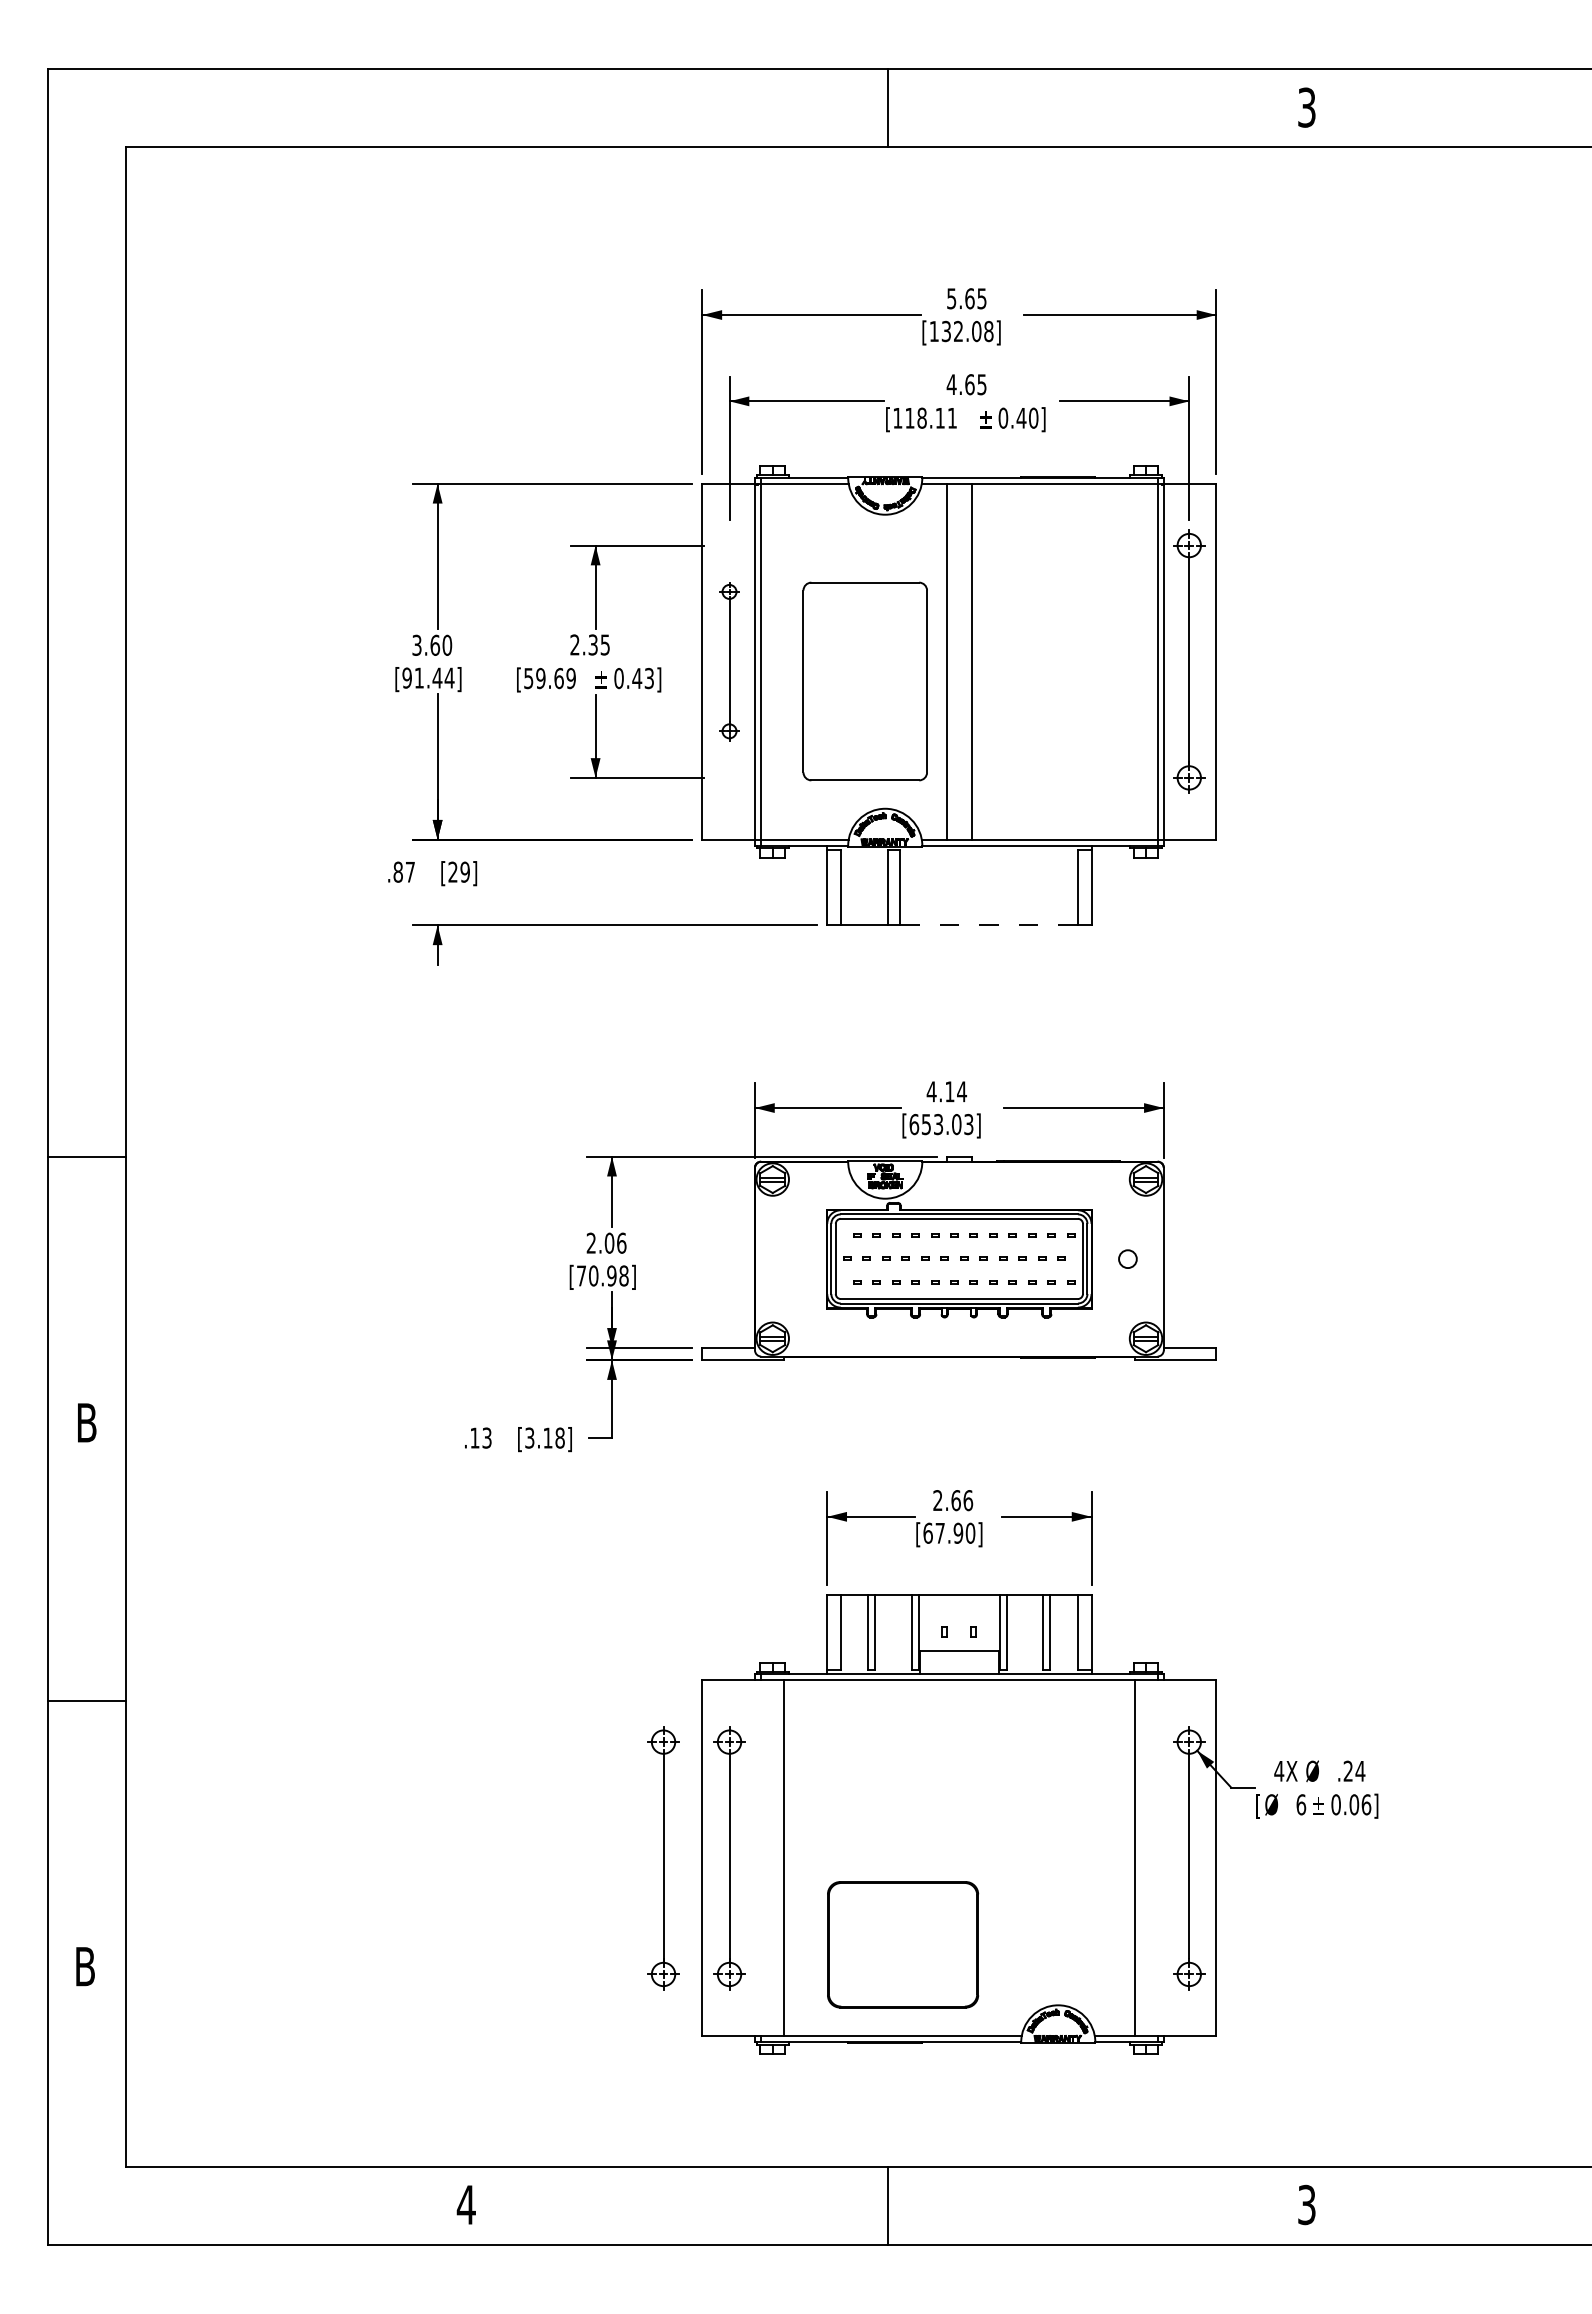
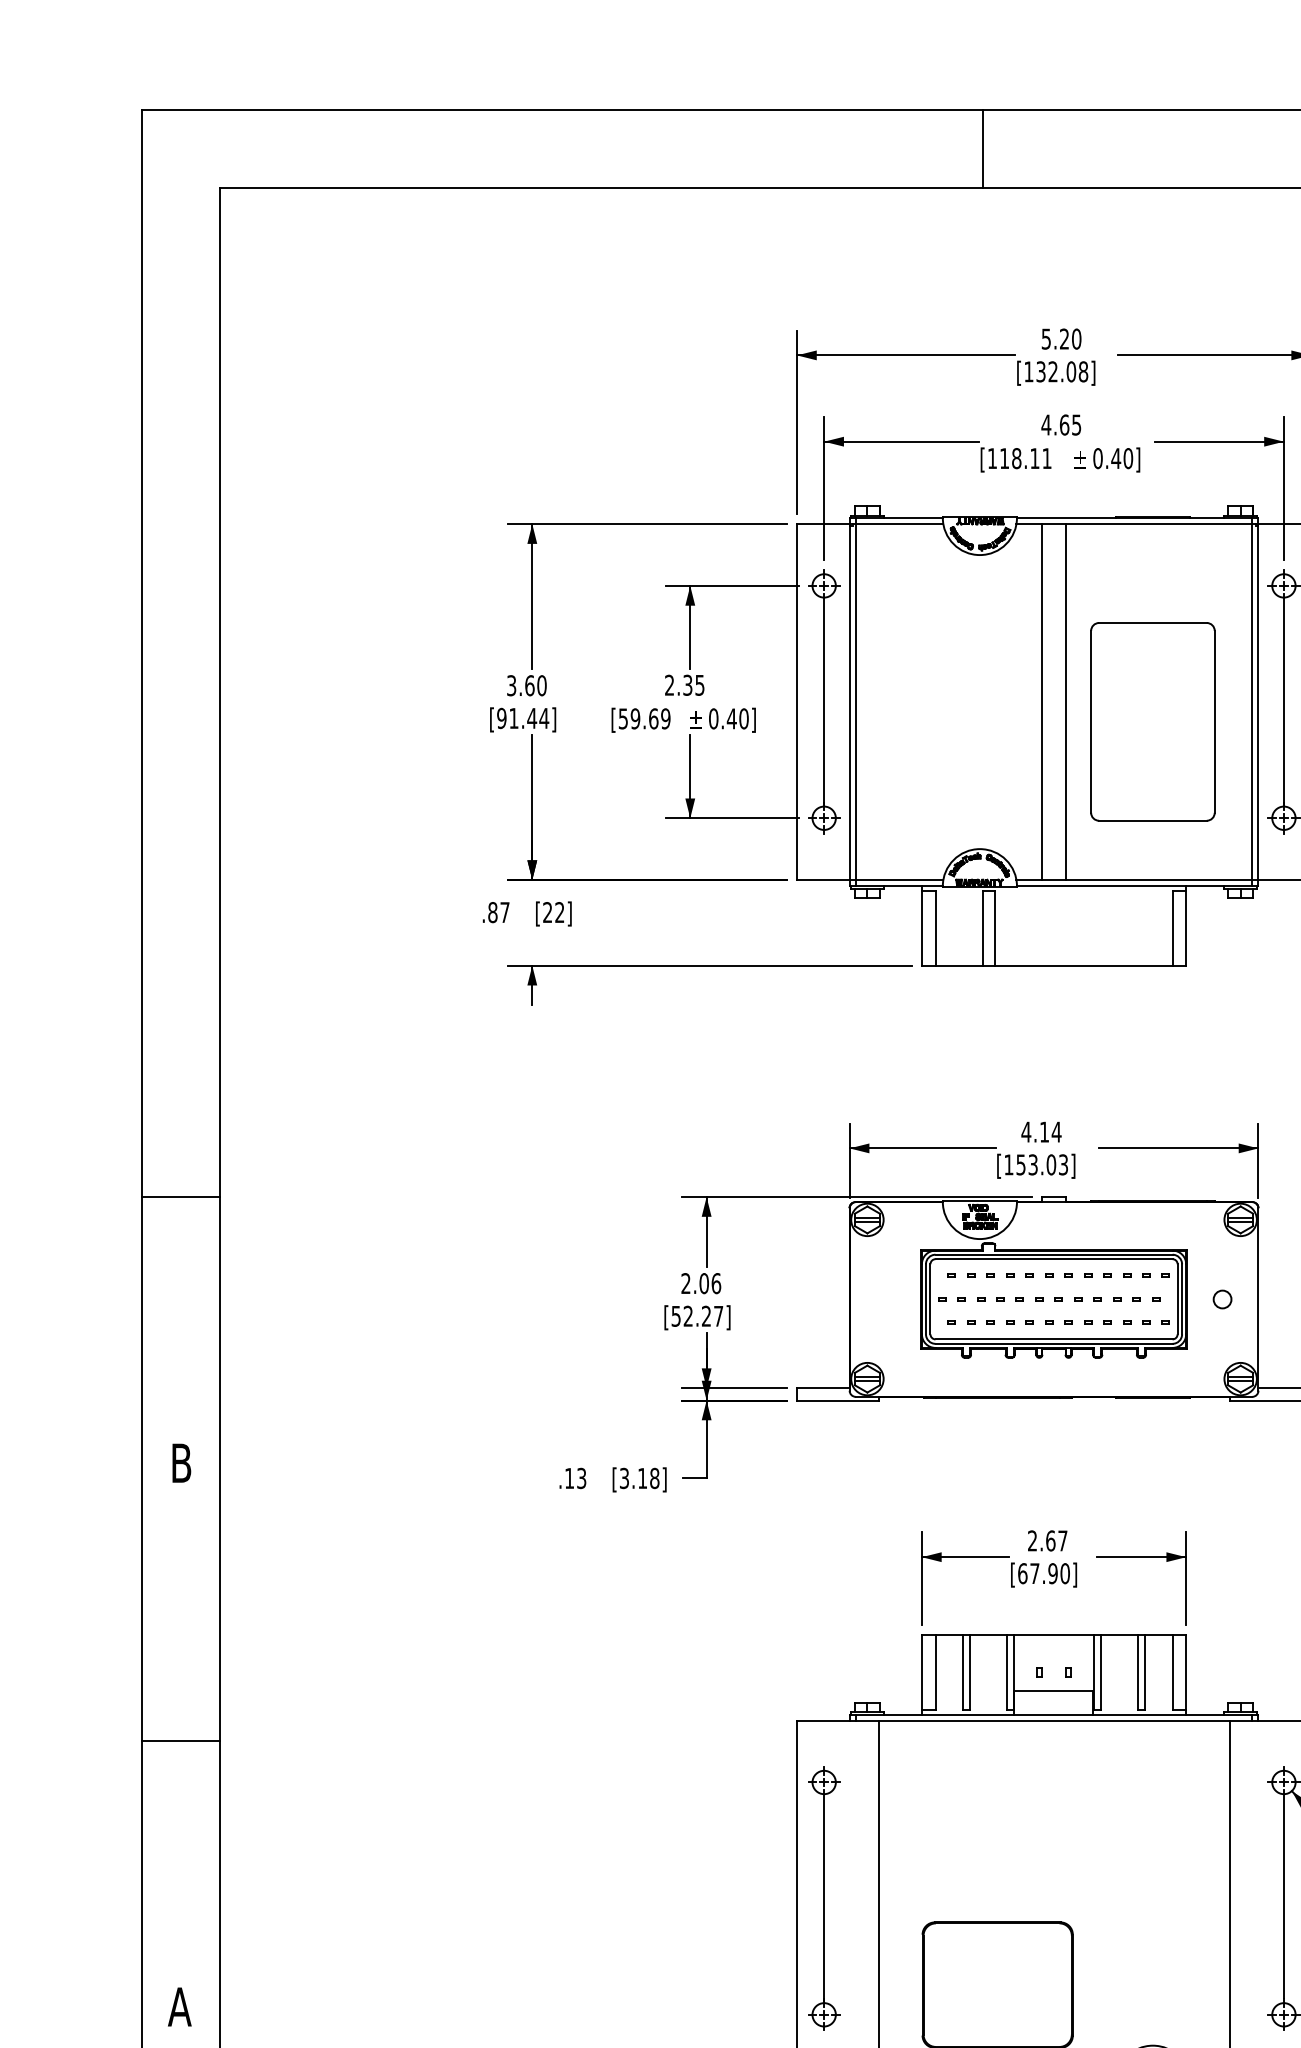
text: (975, 298) -> (1070, 338), 5.65 -> 5.20
part: (729, 661) -> (824, 701), size x1.67
text: (649, 678) -> (744, 718), 0.43] -> 0.40]
part: (864, 681) -> (1152, 721), moved
text: (464, 871) -> (559, 911), [29] -> [22]
line: (988, 925) -> (1083, 965), dashed -> solid
text: (914, 1124) -> (1009, 1164), [653.03] -> [153.03]
text: (602, 1275) -> (697, 1315), [70.98] -> [52.27]
text: (968, 1500) -> (1063, 1540), 2.66 -> 2.67
part: (663, 1858) -> (758, 1898), removed
text: (84, 1966) -> (179, 2006), B -> A

